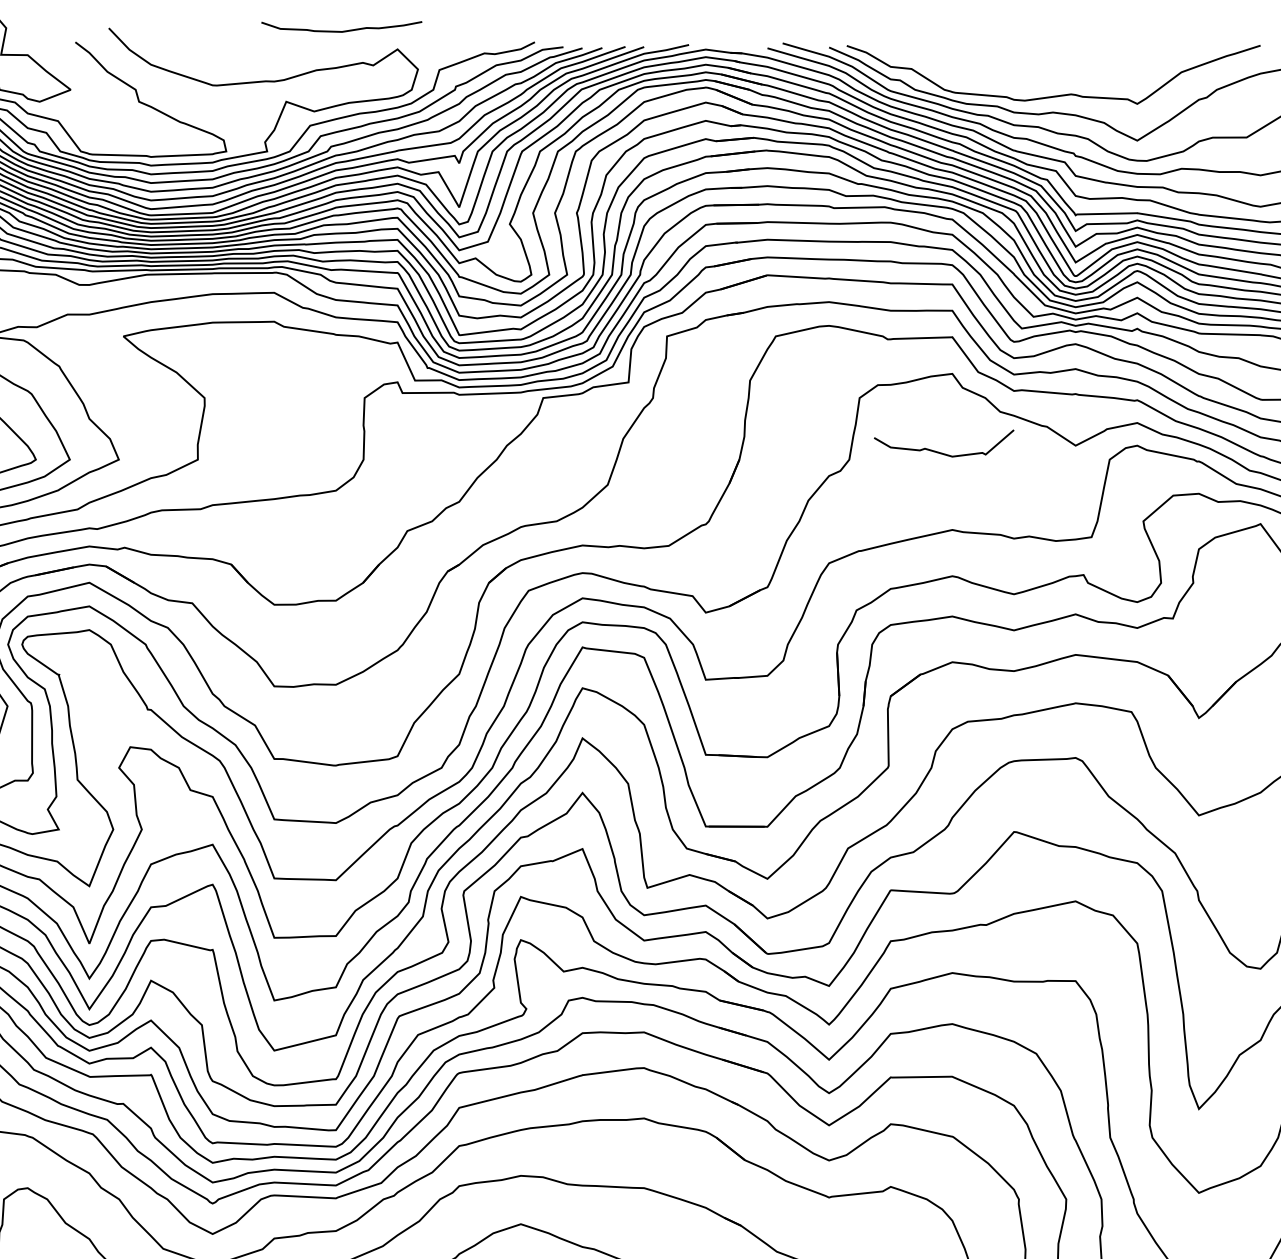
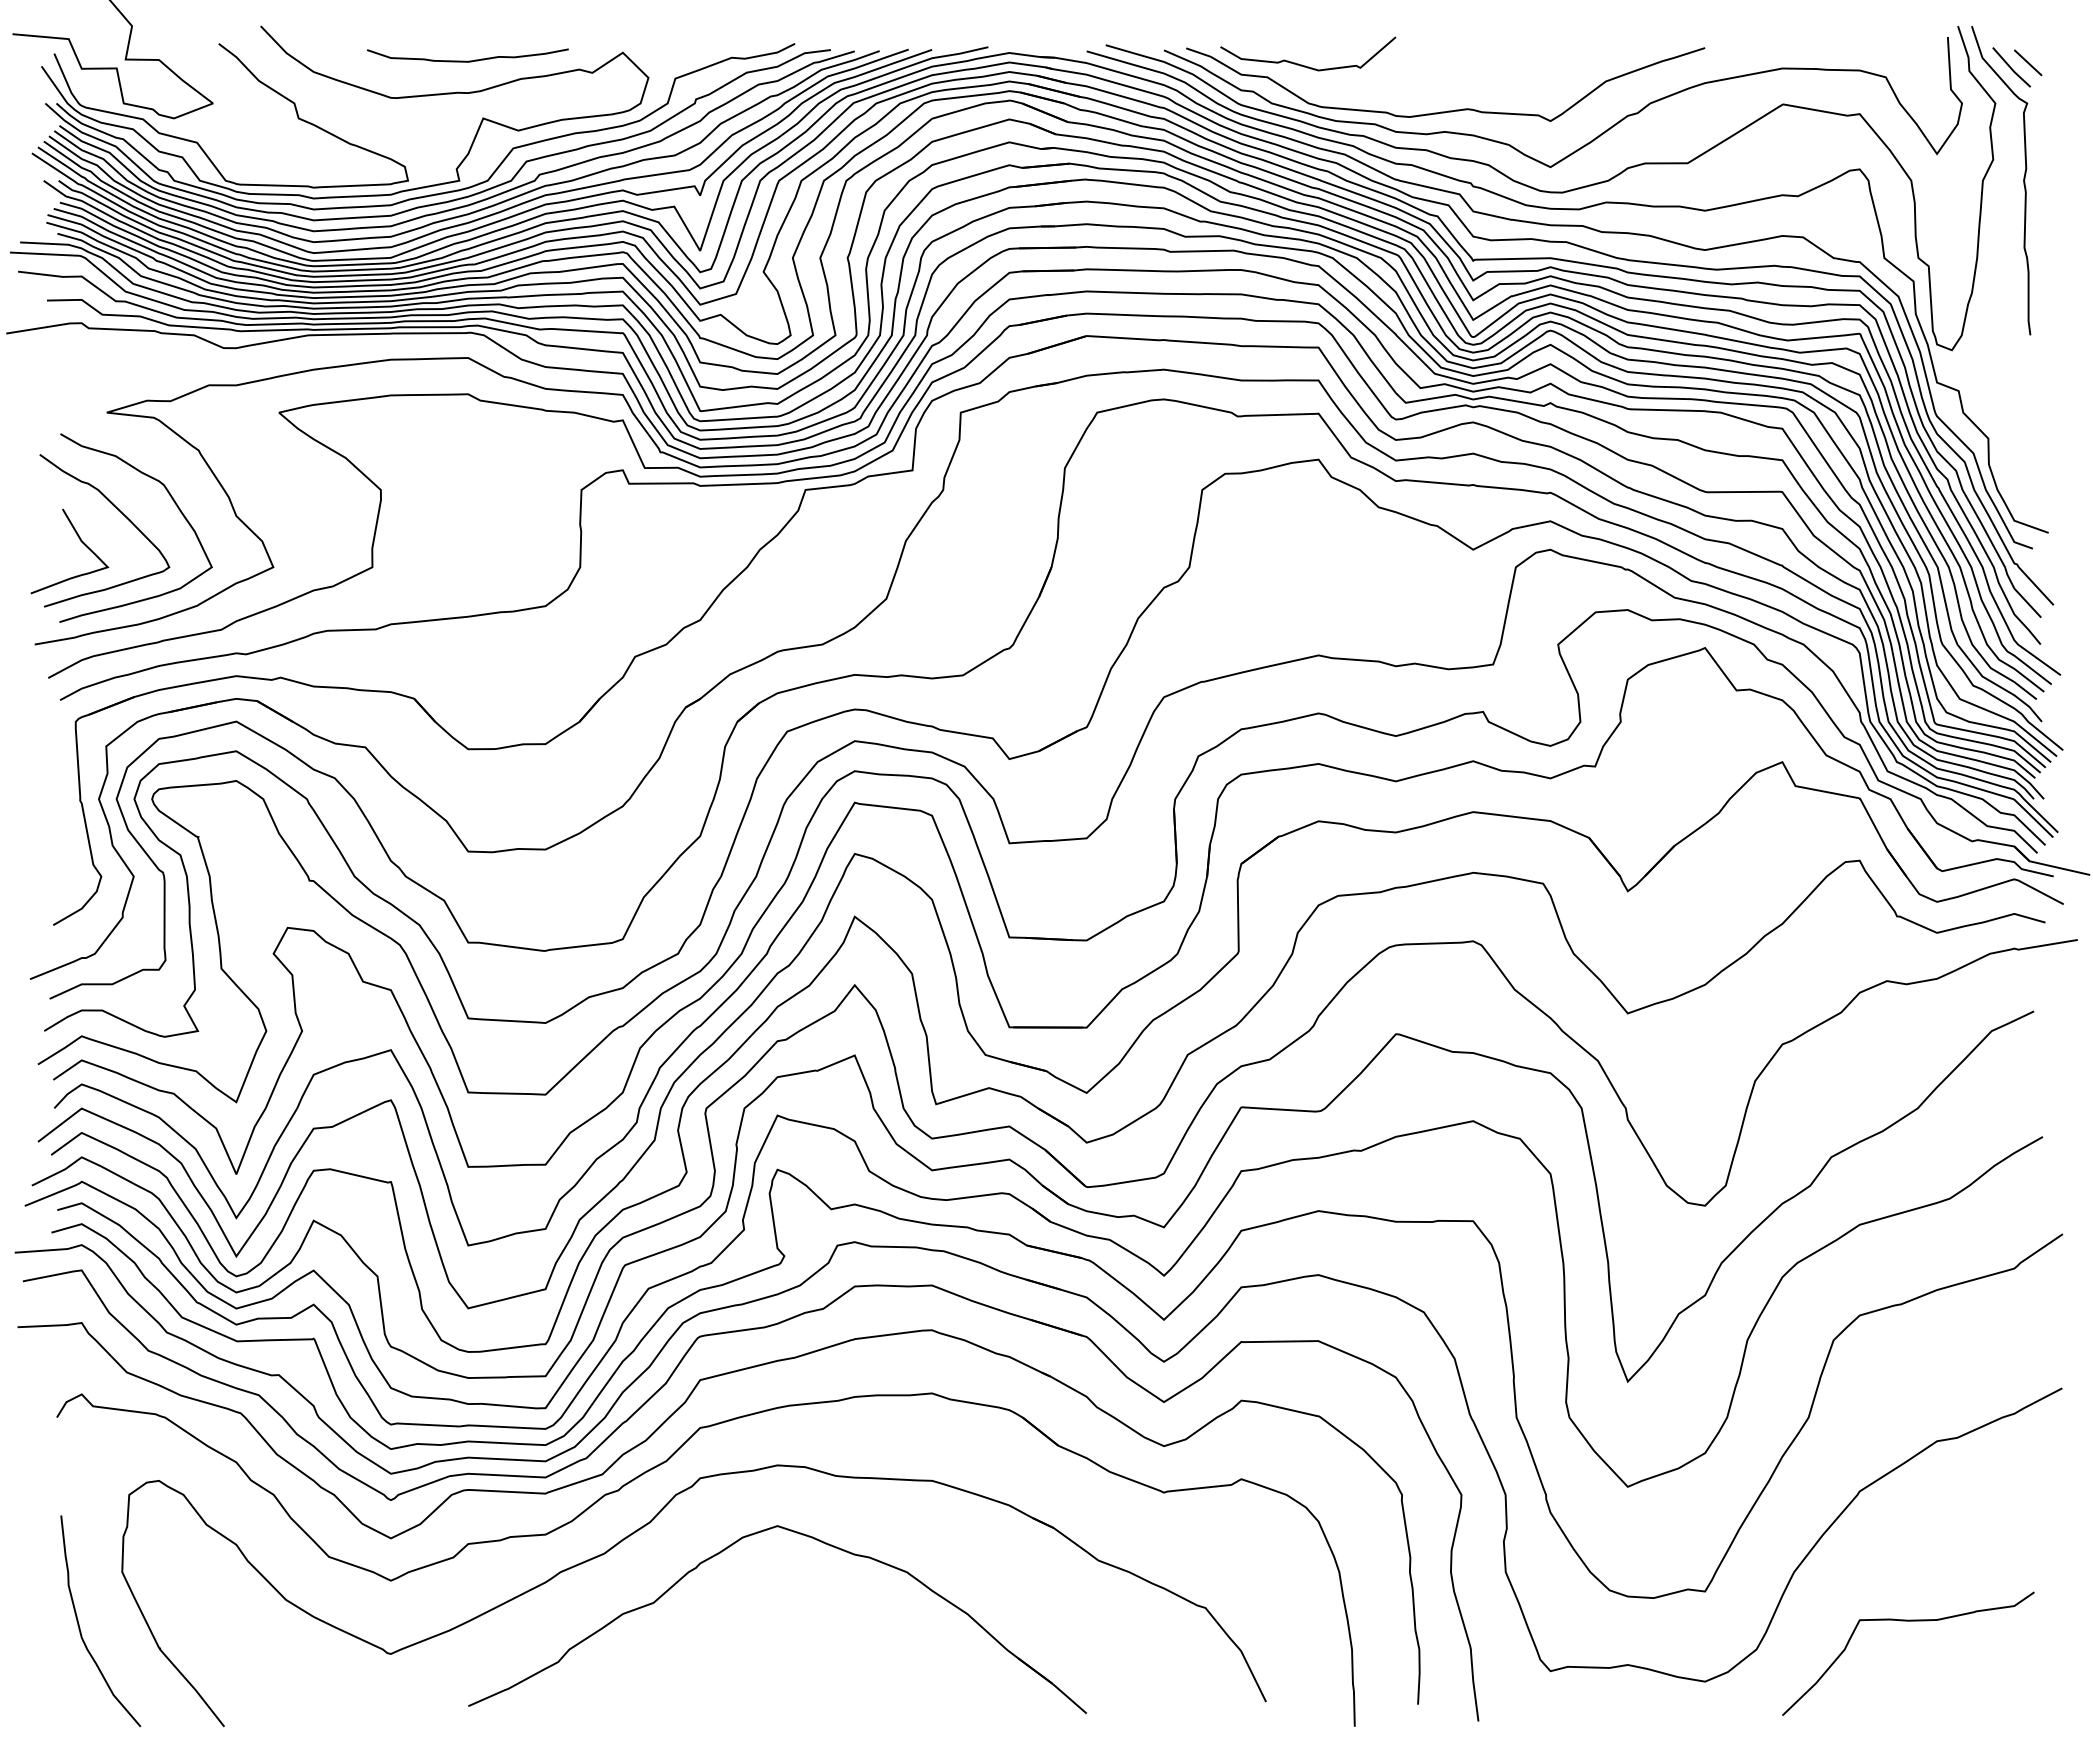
curve: (341, 30) -> (467, 60), moved
curve: (941, 452) -> (1305, 65), moved

